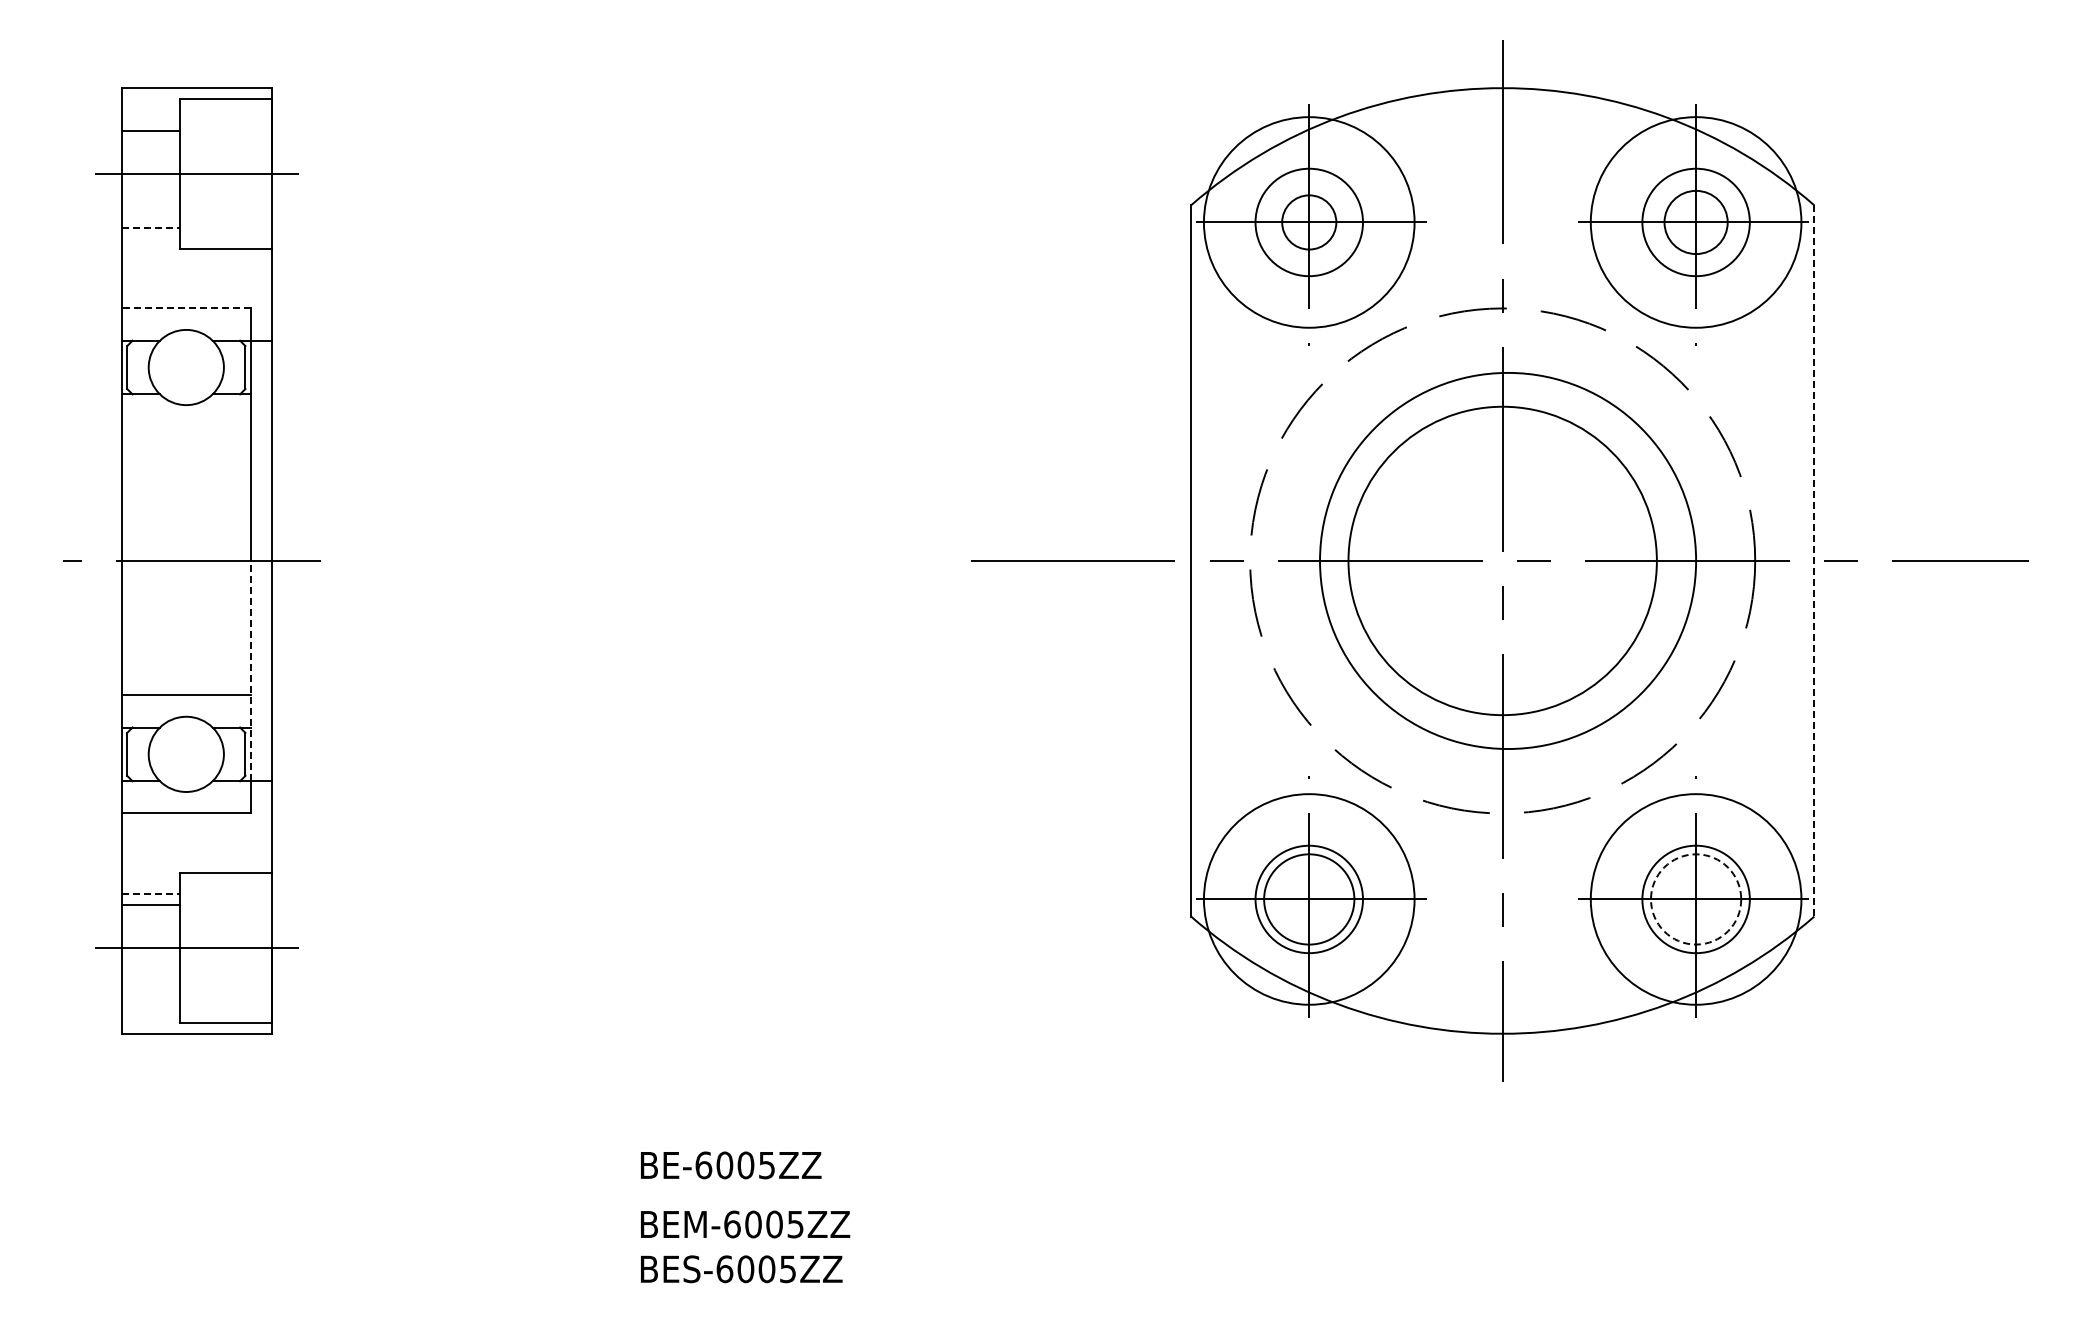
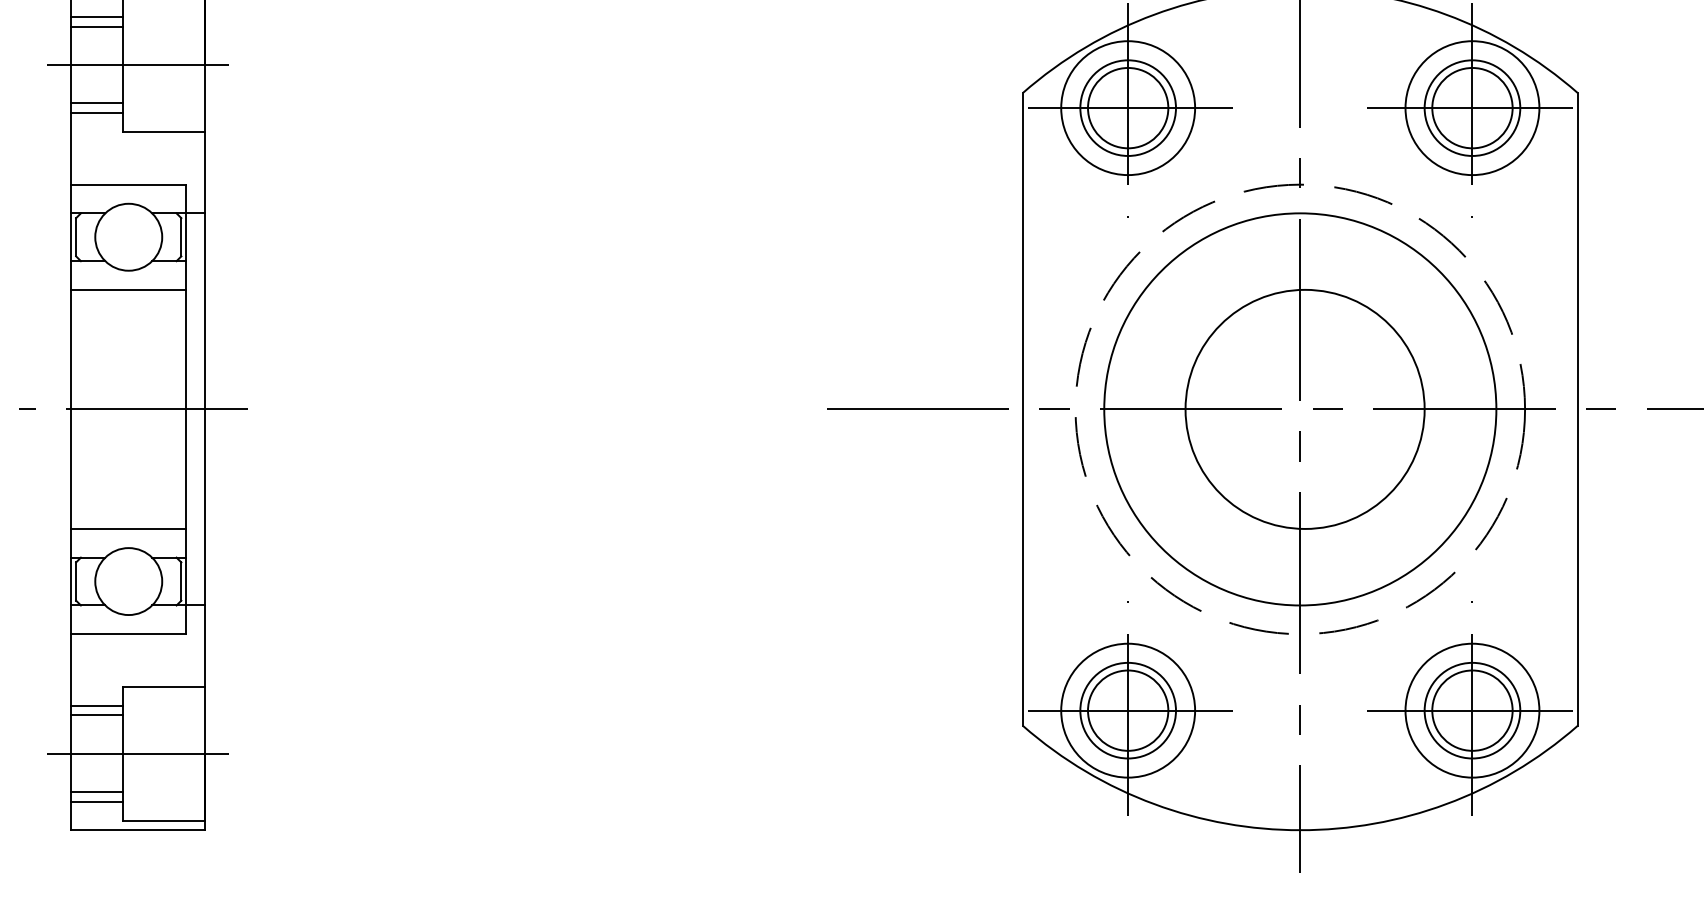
line: (150, 120) -> (96, 17), added
line: (150, 217) -> (96, 103), added
circle: (1309, 222) -> (1128, 108), size x0.71
circle: (1309, 222) -> (1128, 108), size x1.67
circle: (1695, 222) -> (1471, 108), size x0.71
circle: (1695, 222) -> (1471, 108), size x1.43
line: (151, 227) -> (97, 112), dashed -> solid
line: (185, 308) -> (128, 184), dashed -> solid
line: (185, 426) -> (128, 289), added
circle: (1502, 560) -> (1300, 409), size x1.43
circle: (1507, 560) -> (1304, 409), size x0.71
line: (1814, 560) -> (1577, 409), dashed -> solid
line: (250, 670) -> (185, 506), dashed -> solid
line: (151, 894) -> (97, 706), dashed -> solid
circle: (1309, 899) -> (1128, 710), size x0.71
circle: (1695, 899) -> (1471, 710), dashed -> solid
circle: (1695, 899) -> (1471, 710), size x0.71
line: (150, 990) -> (96, 791), added
line: (150, 1001) -> (96, 801), added

